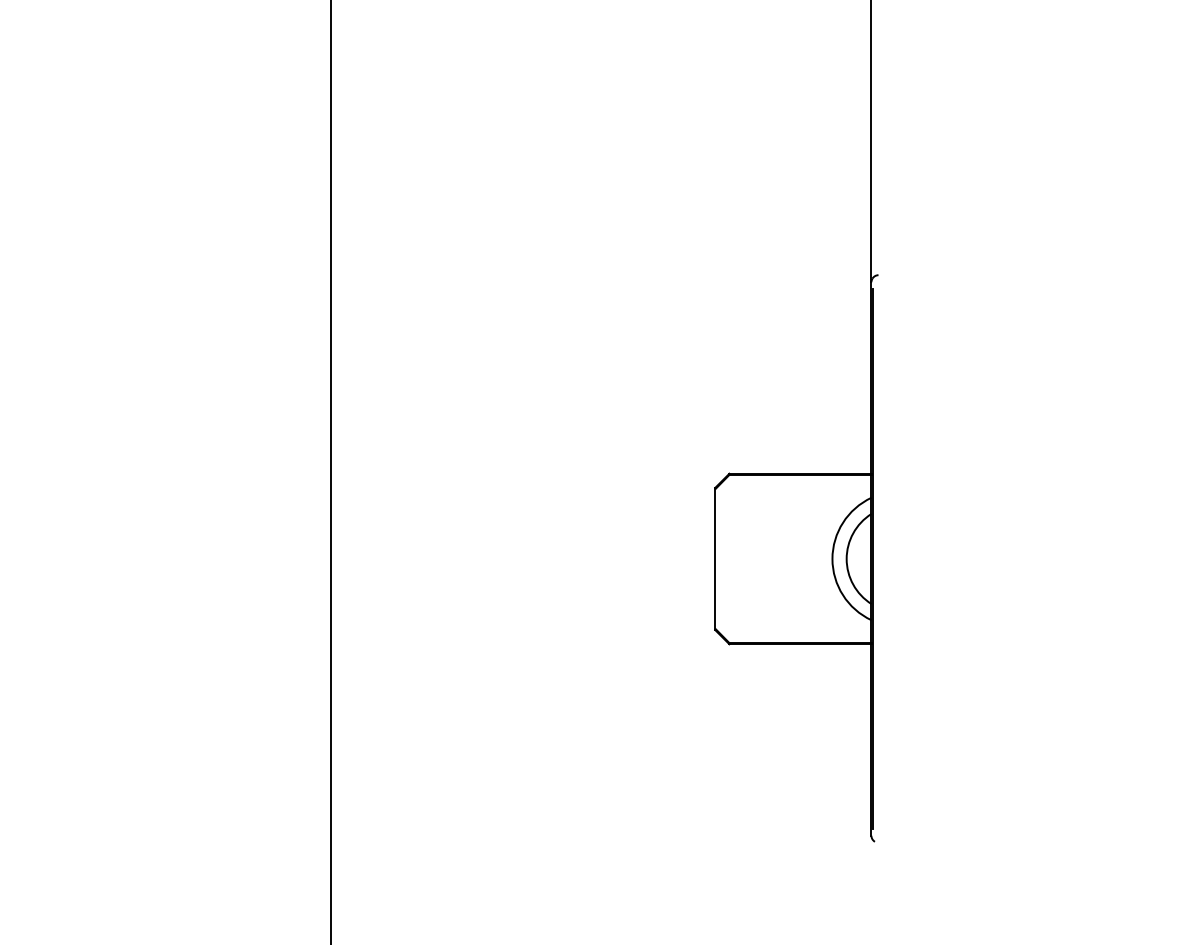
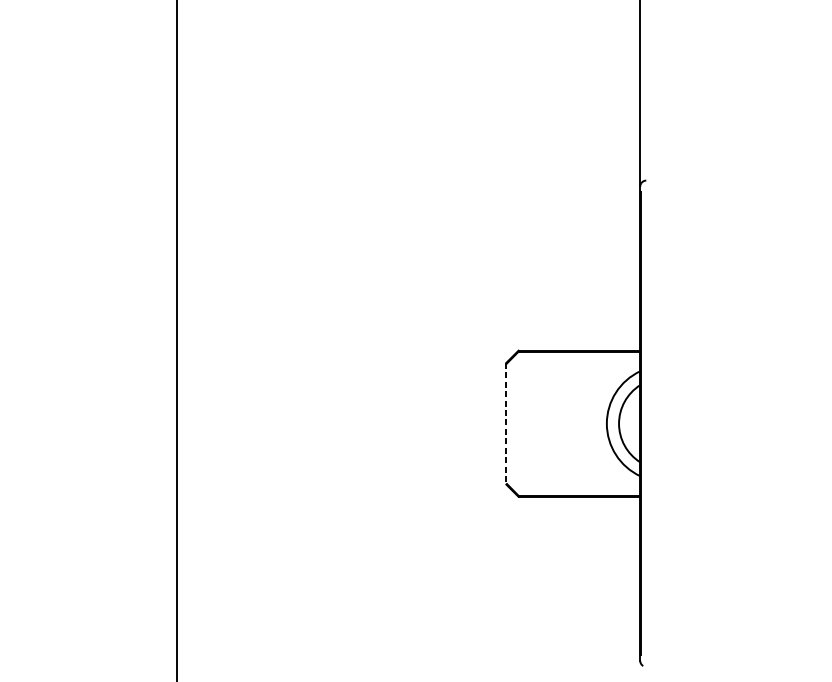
line: (715, 559) -> (506, 424), solid -> dashed

